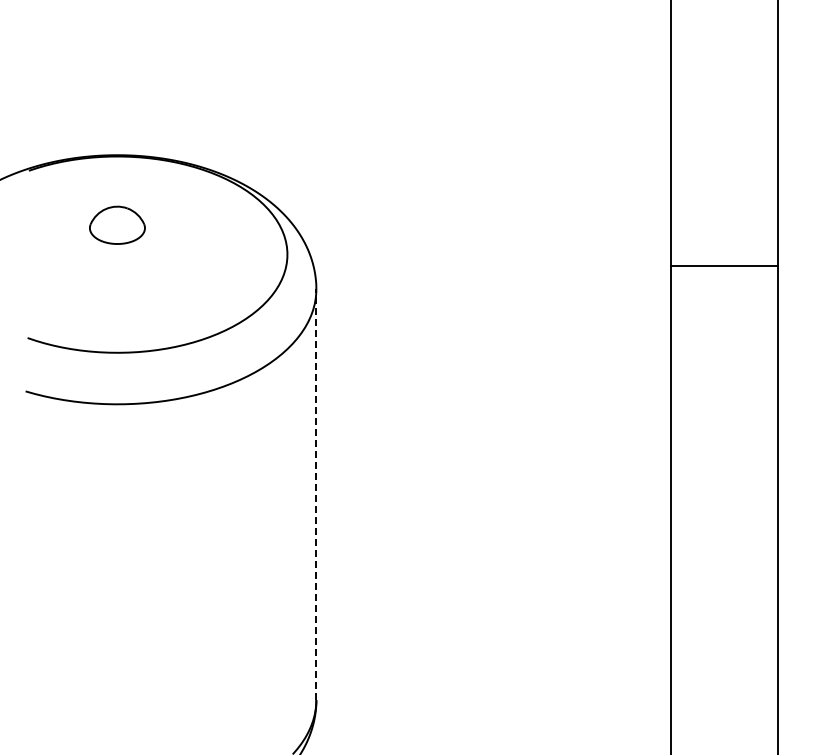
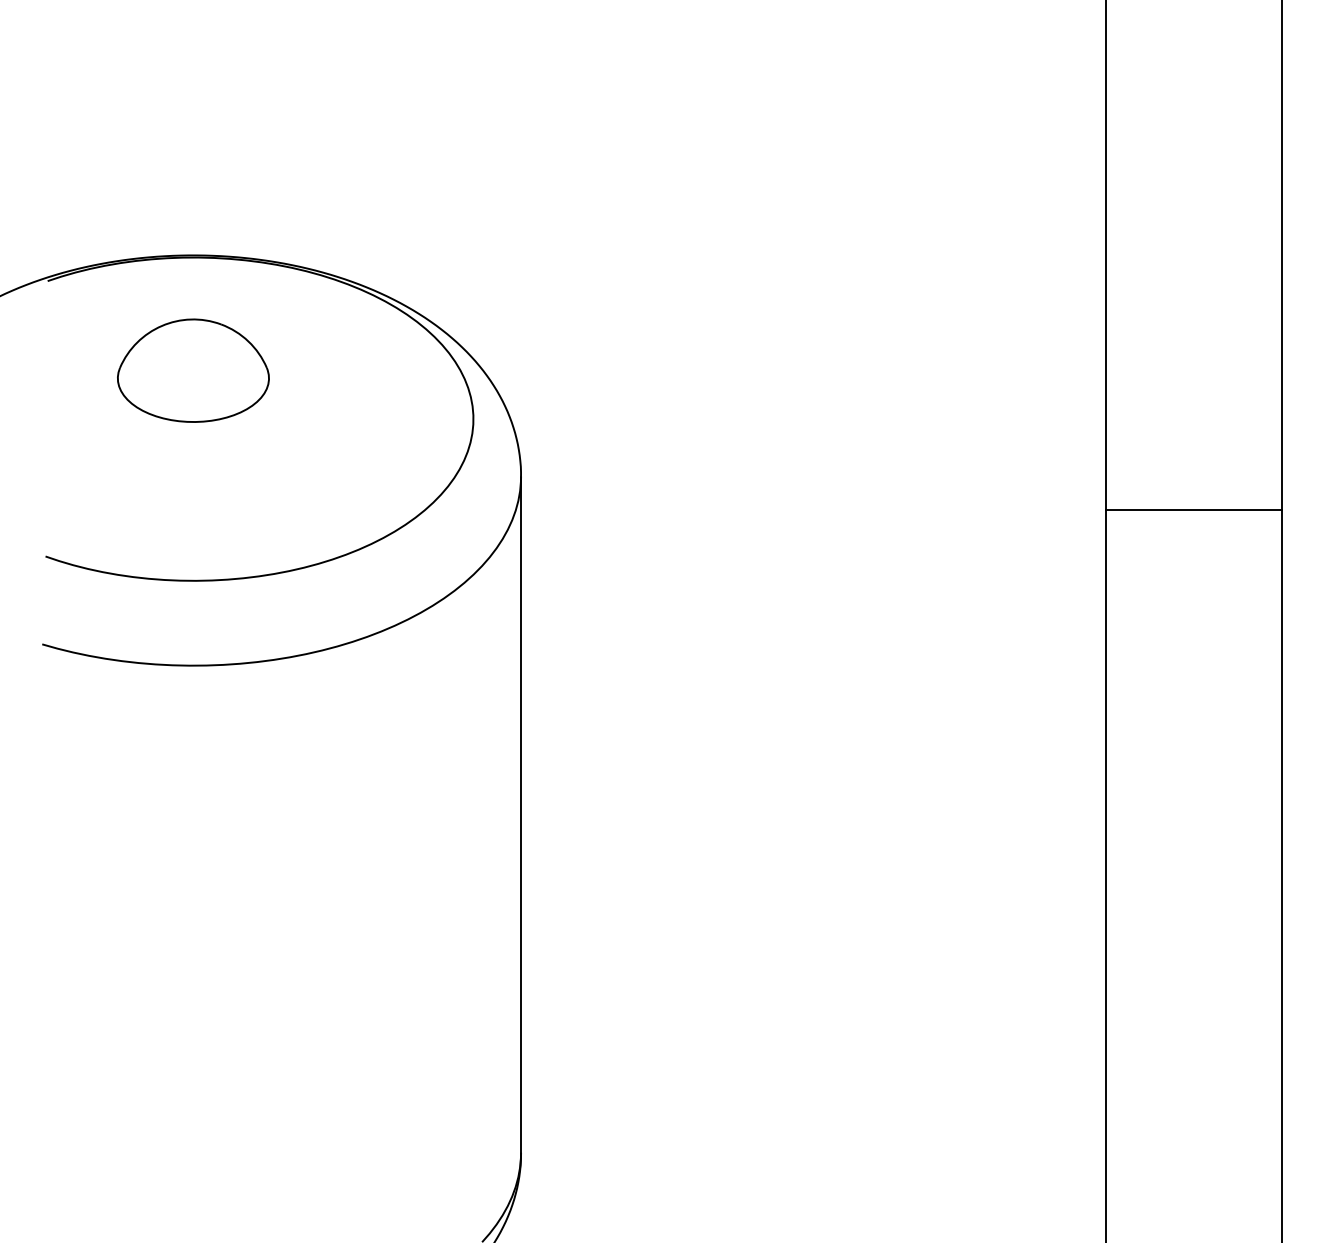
part: (117, 225) -> (193, 371), size x1.67
line: (724, 266) -> (1193, 509), moved
line: (316, 494) -> (521, 814), dashed -> solid

